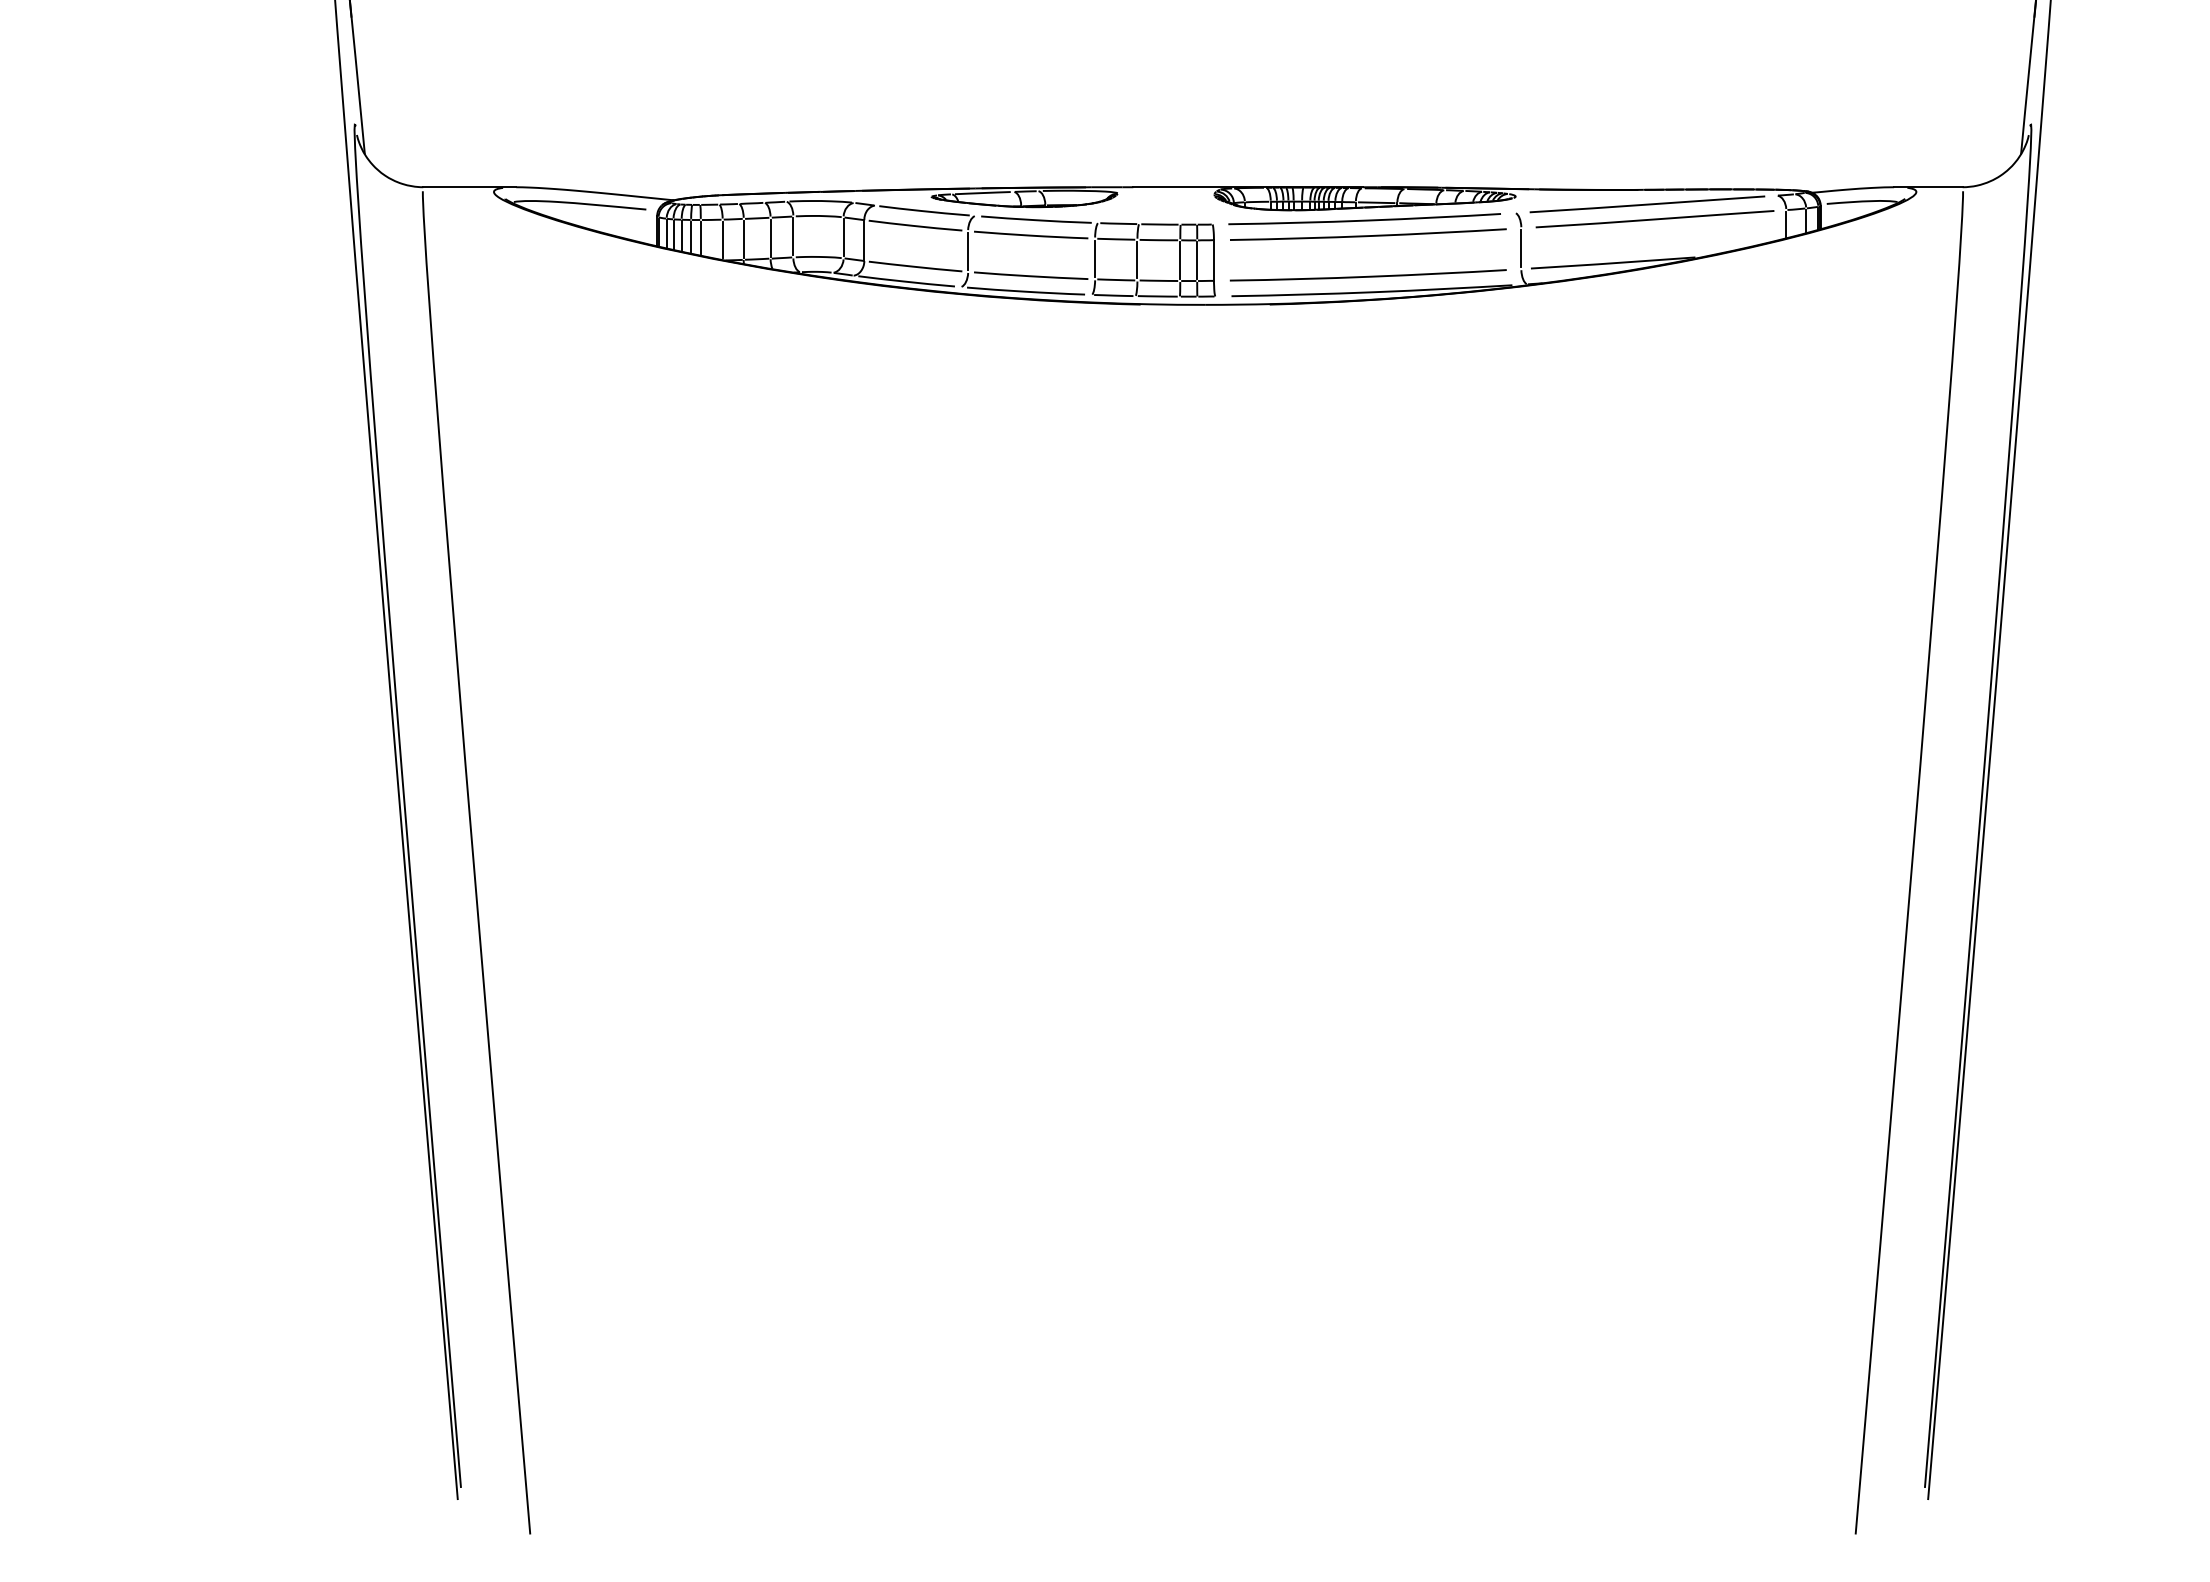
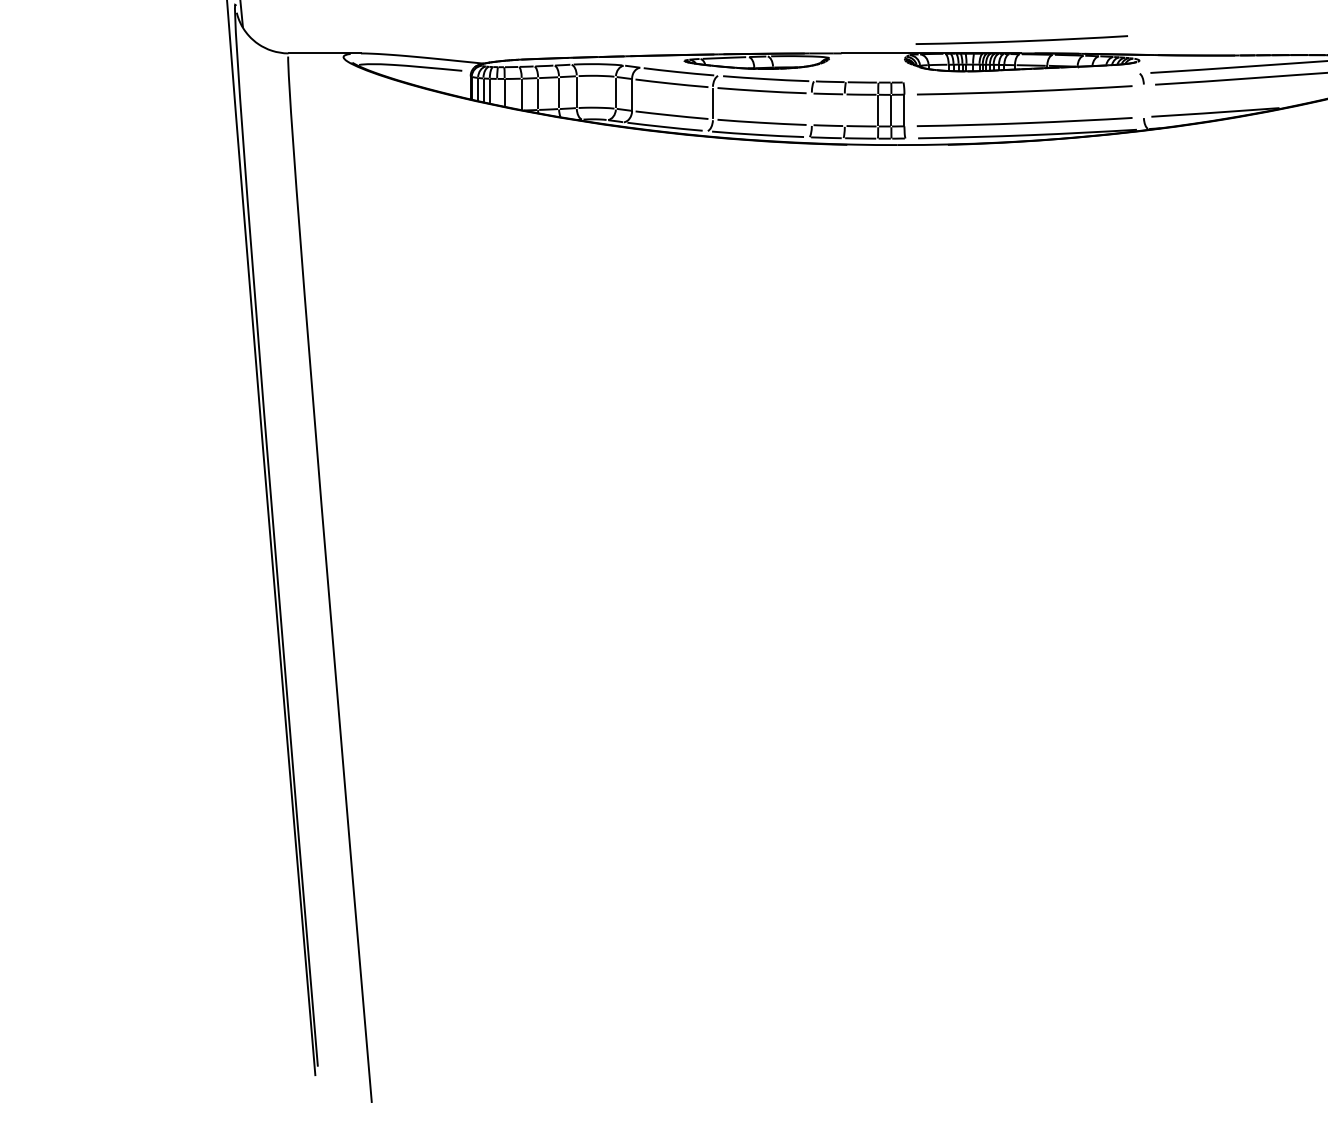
curve: (1364, 219) -> (1021, 40), moved
line: (691, 236) -> (497, 91), removed
line: (1521, 248) -> (1144, 101), removed
line: (1095, 258) -> (812, 108), removed
line: (1137, 259) -> (844, 109), removed

